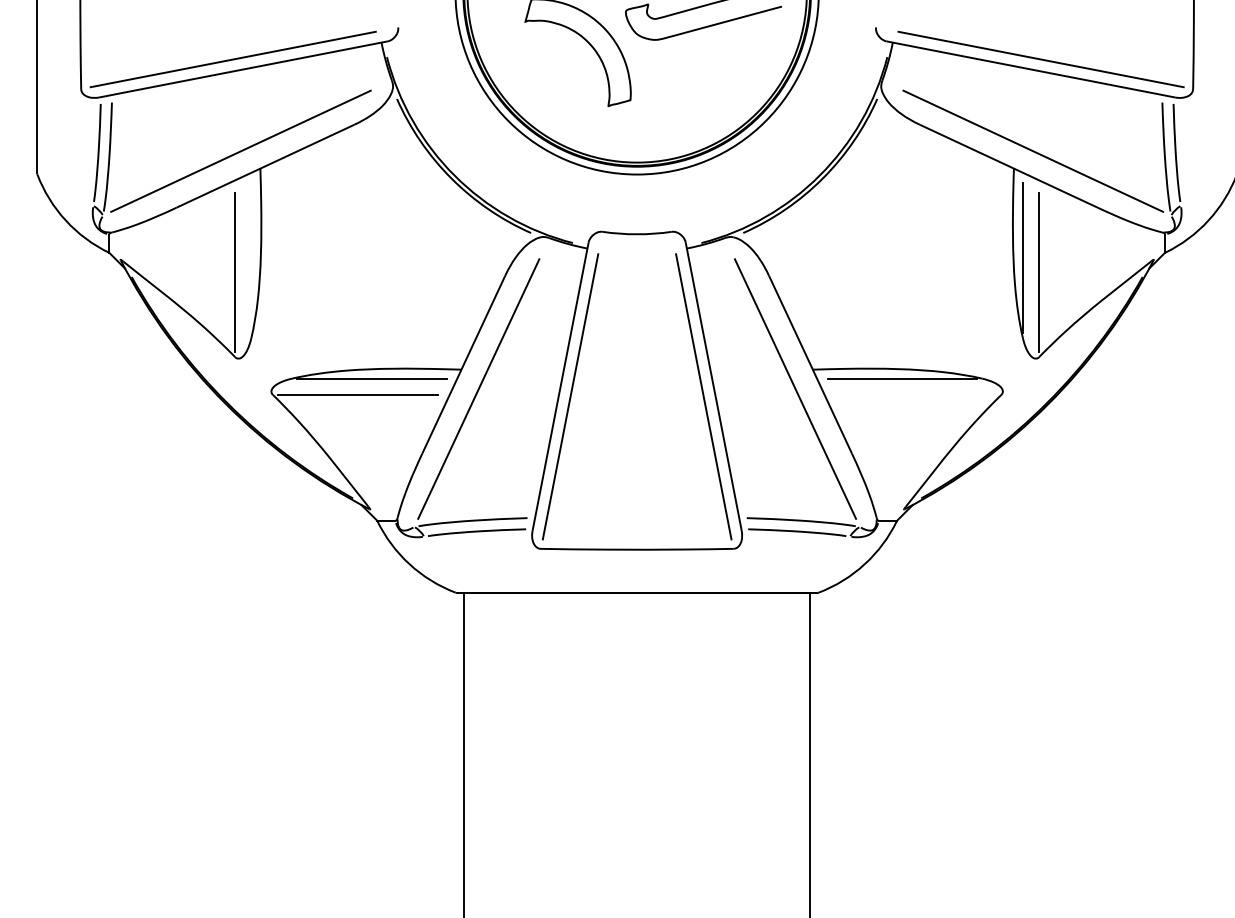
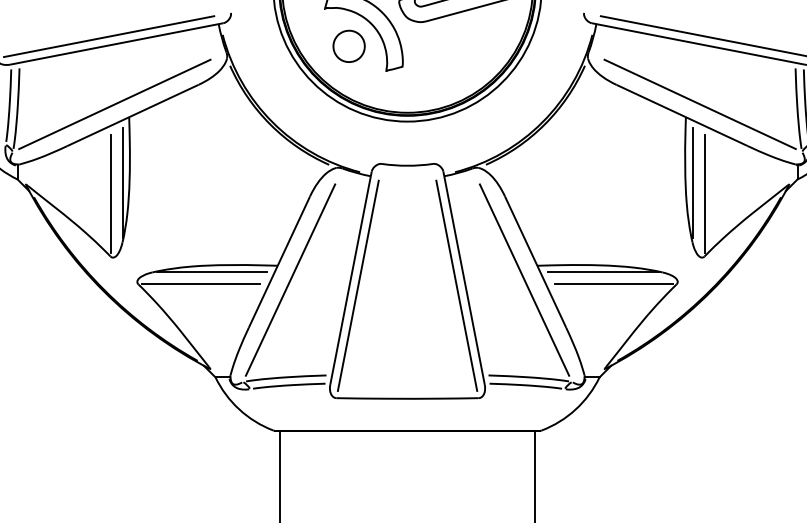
part: (558, 72) -> (349, 46), added
line: (251, 257) -> (122, 182), added
line: (916, 394) -> (613, 284), added

